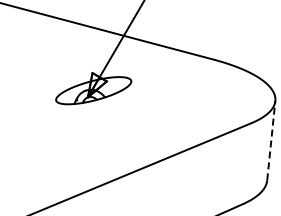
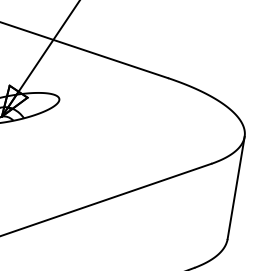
line: (271, 140) -> (236, 187), dashed -> solid

